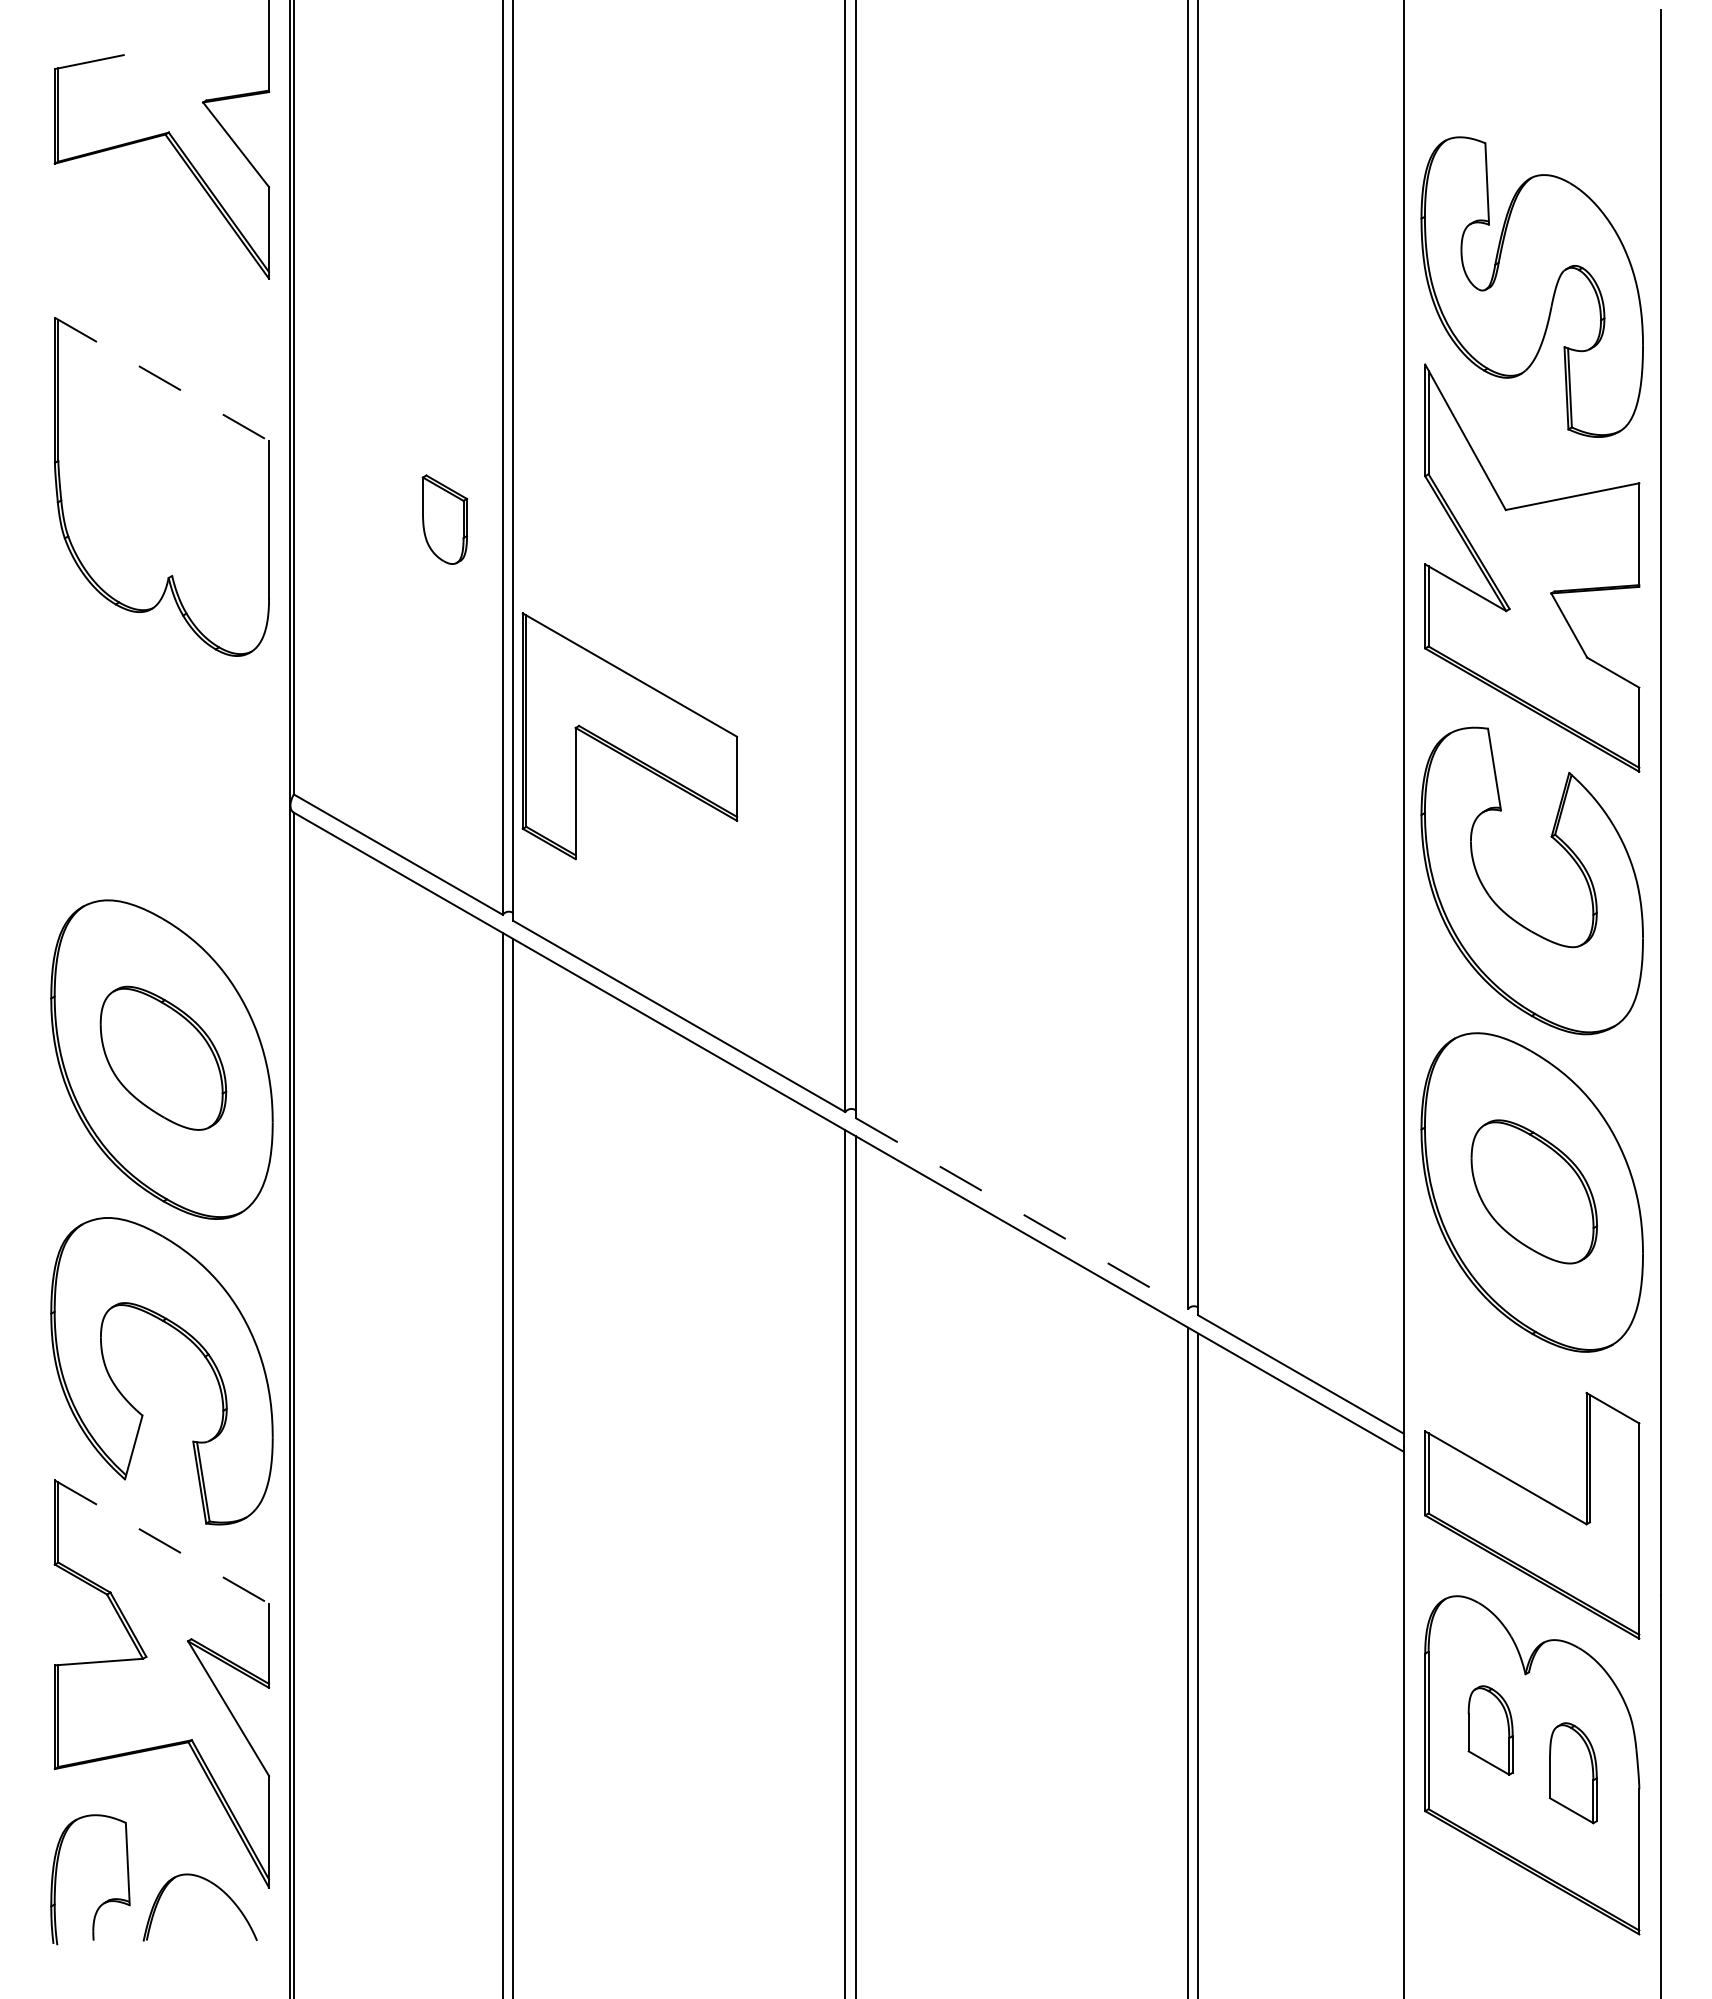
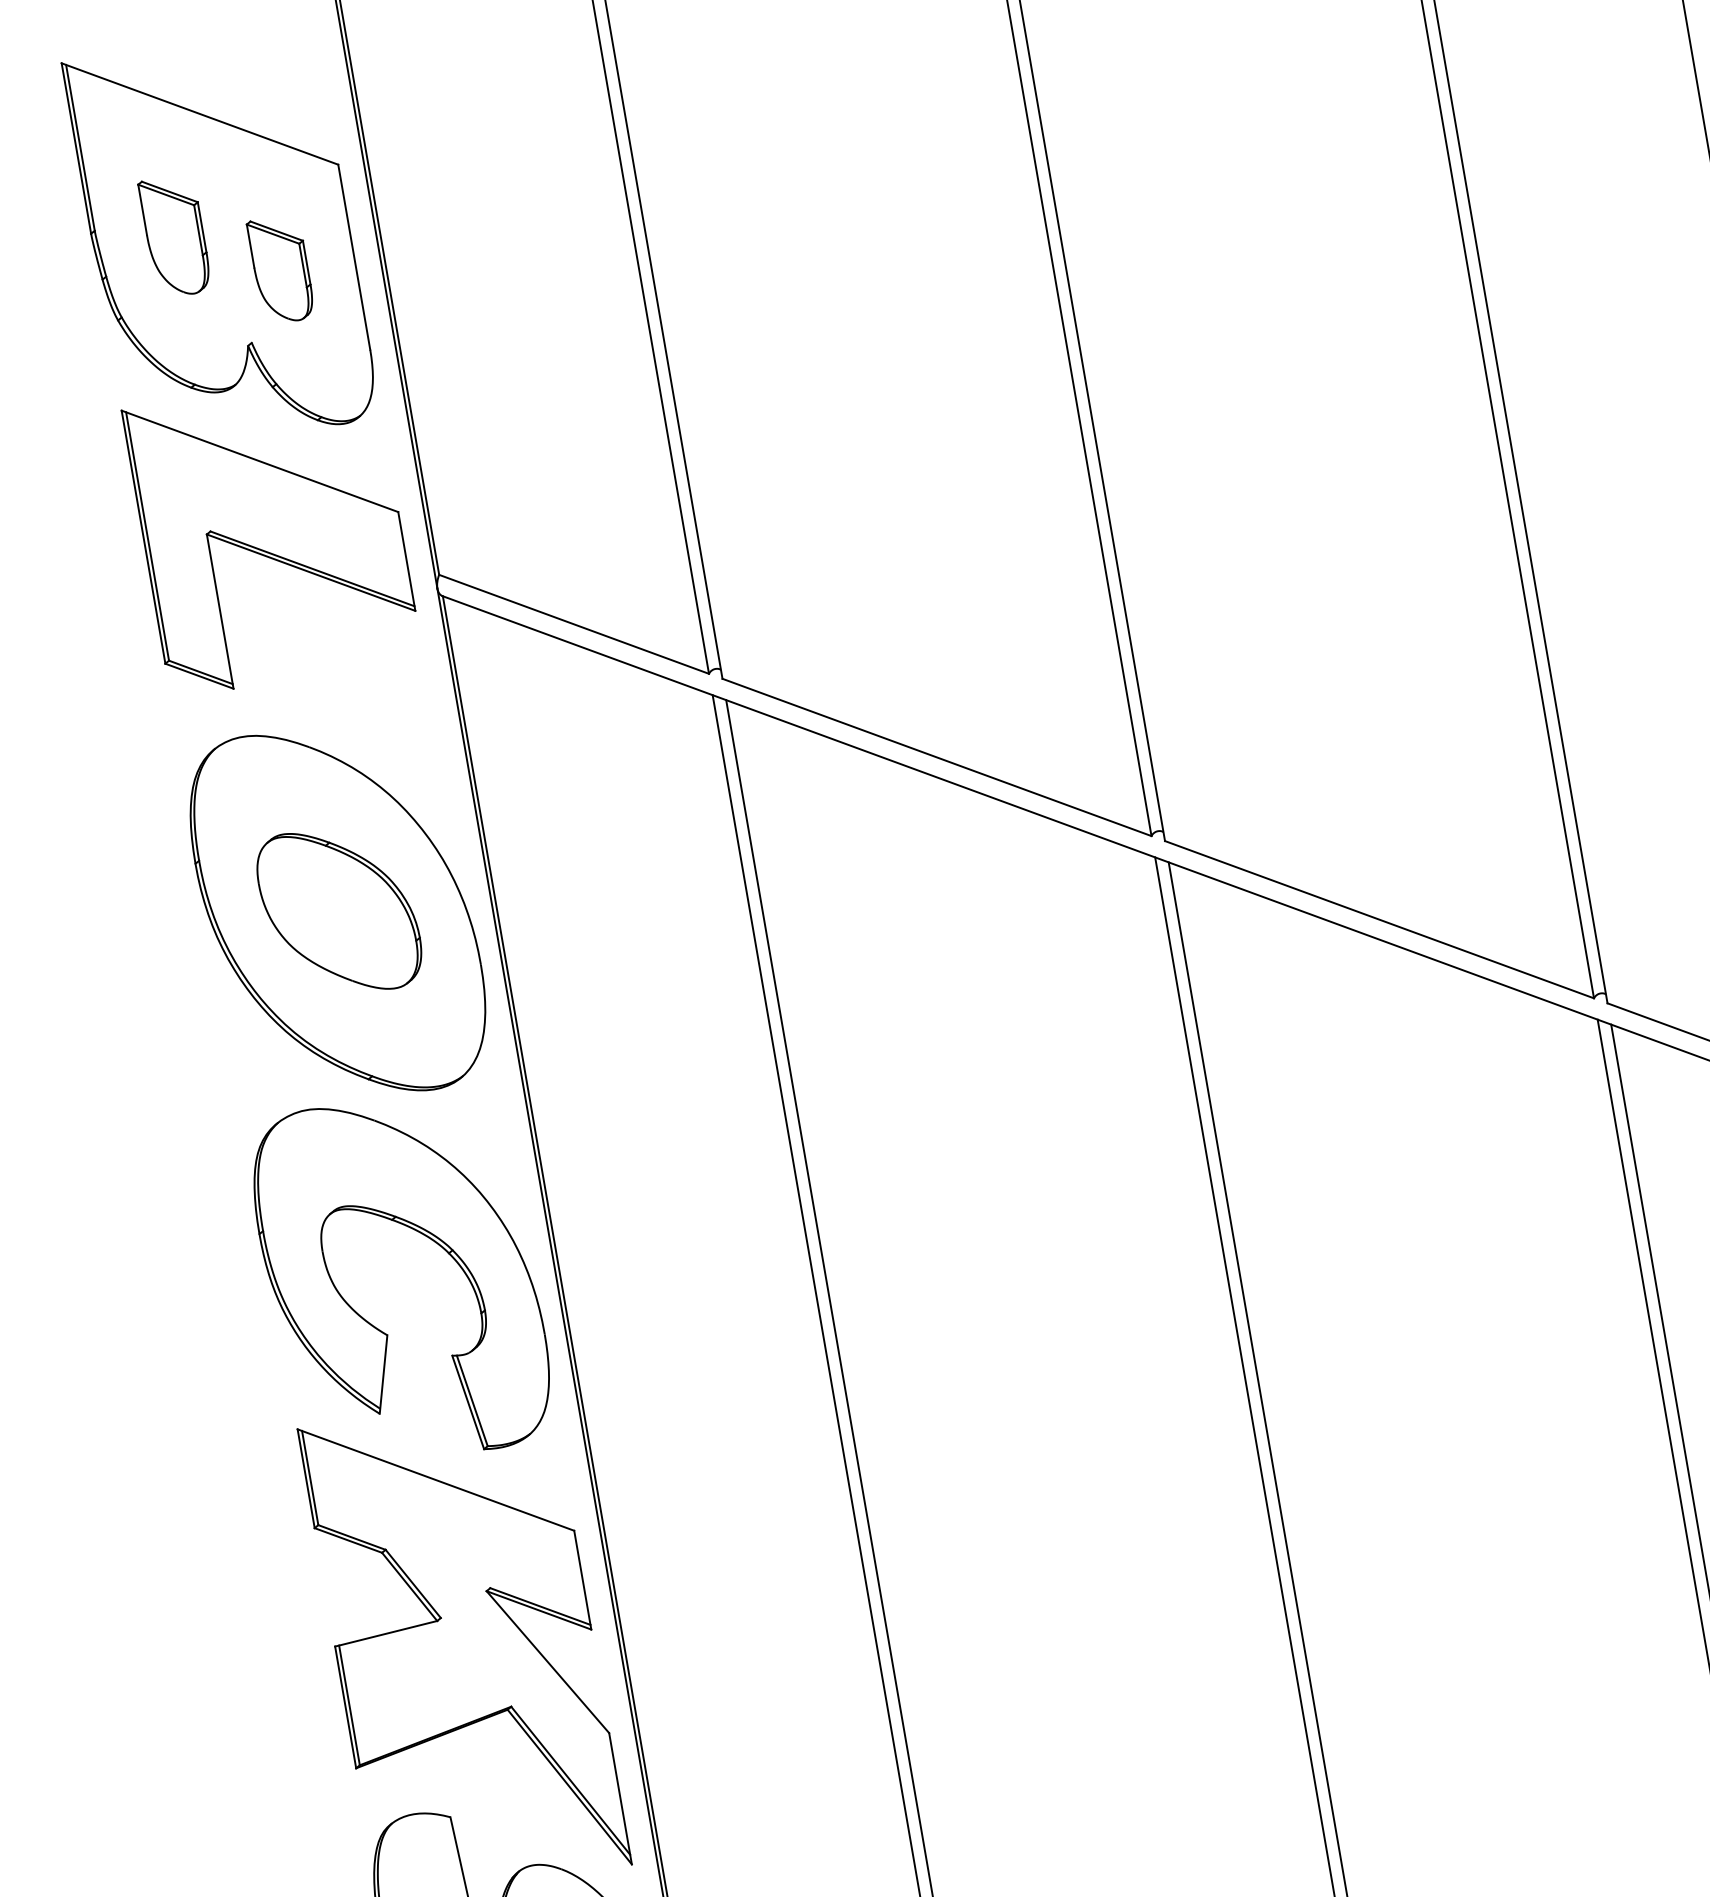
line: (162, 379) -> (200, 113), dashed -> solid
part: (123, 476) -> (174, 235), added
part: (444, 519) -> (280, 269), moved
part: (629, 736) -> (271, 533), moved
line: (1021, 1213) -> (1379, 919), dashed -> solid
line: (162, 1542) -> (436, 1480), dashed -> solid

